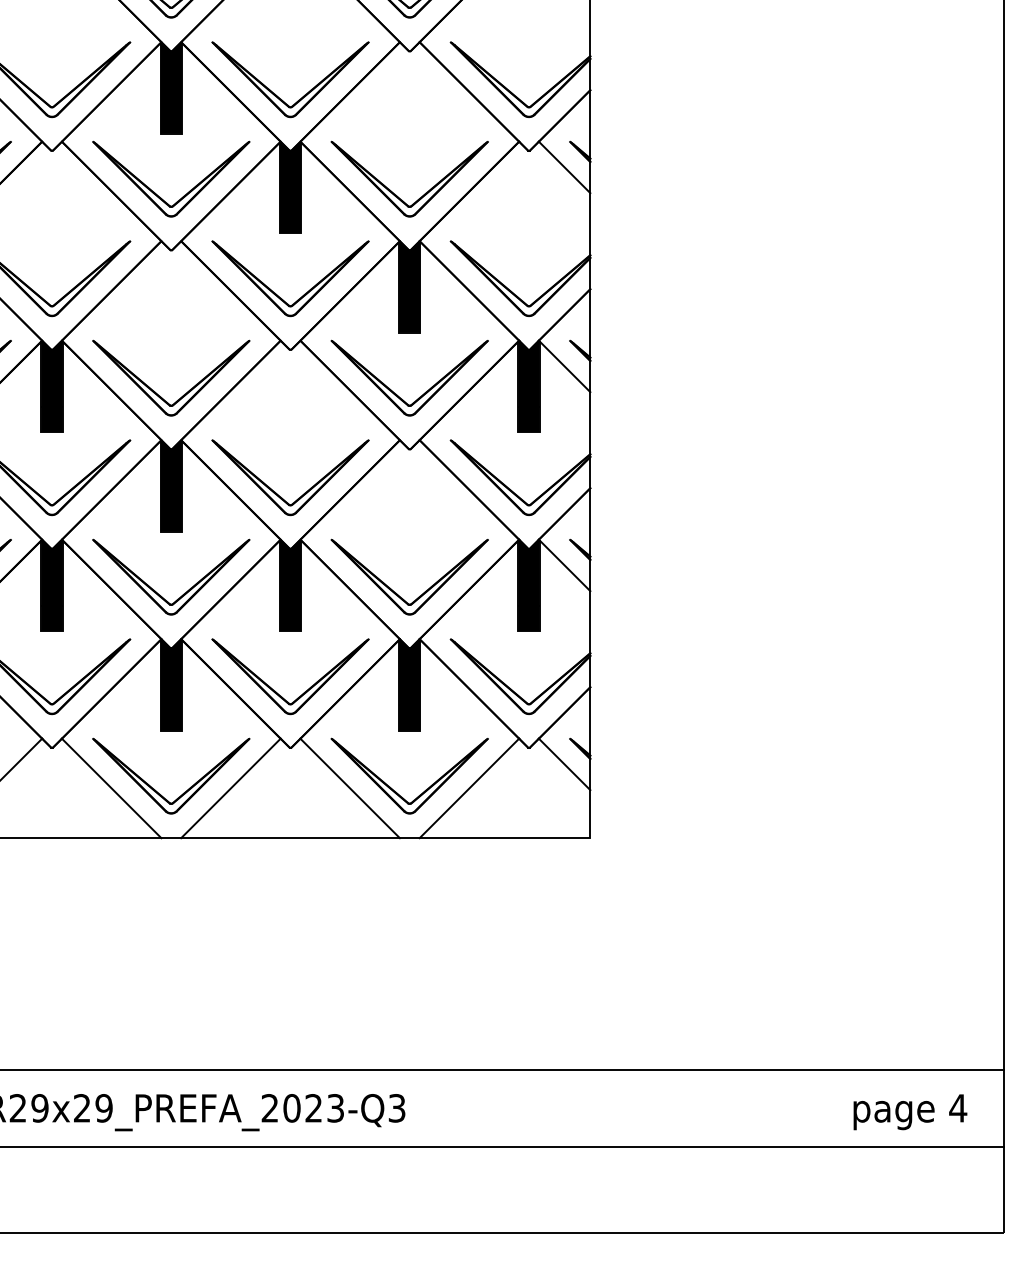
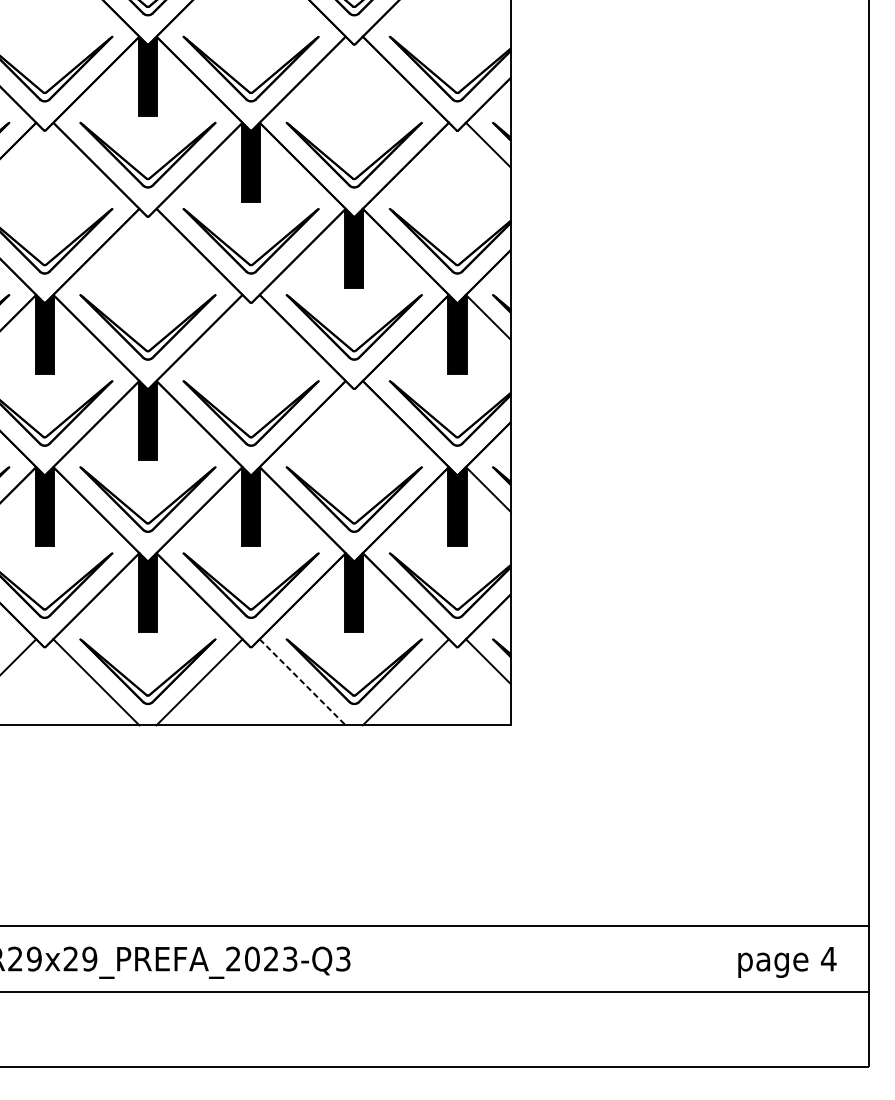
line: (350, 788) -> (303, 682), solid -> dashed

